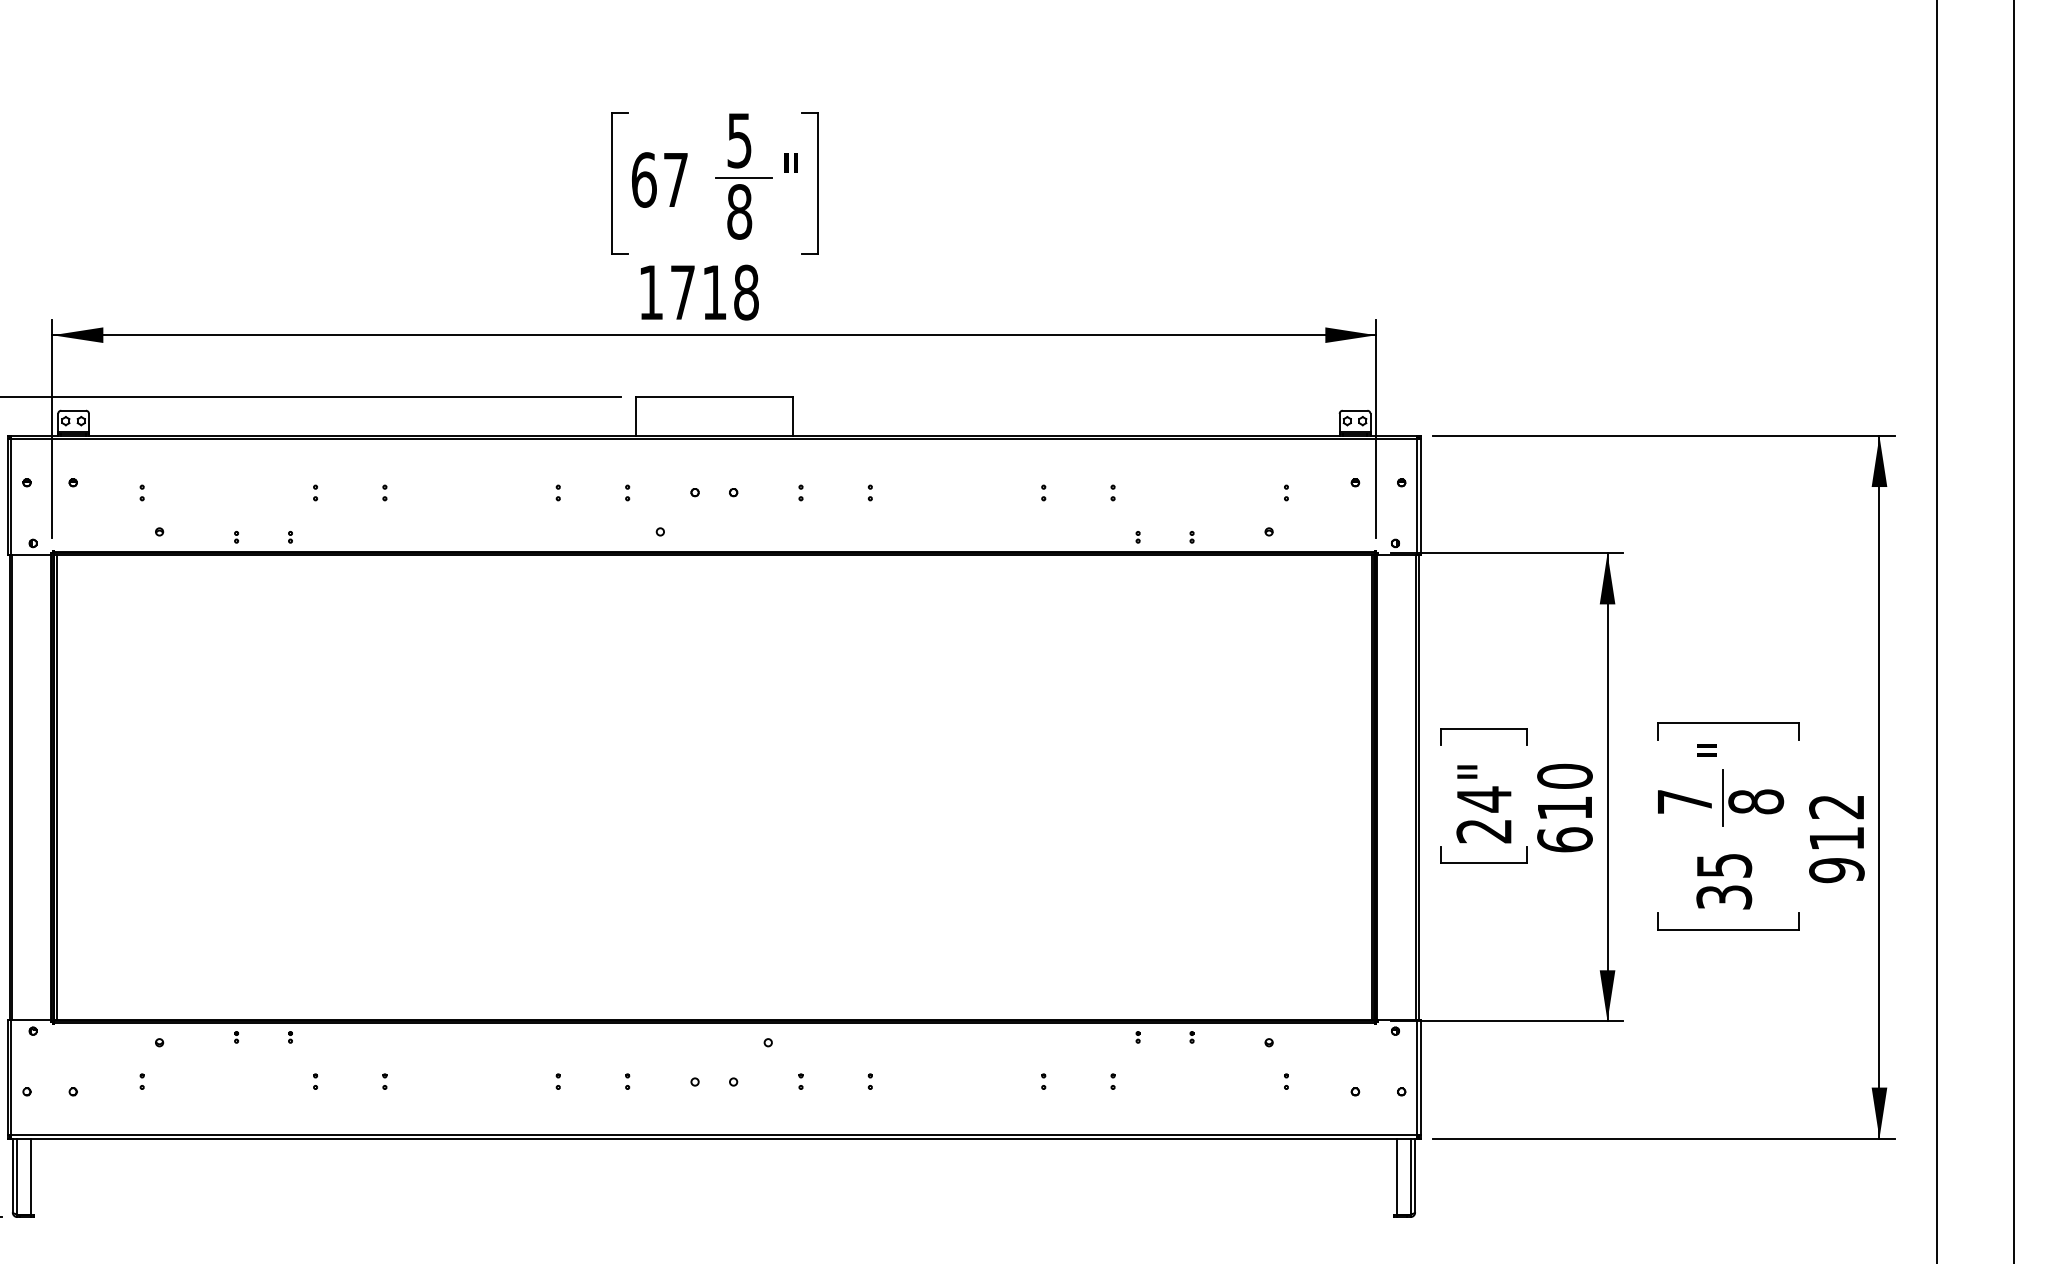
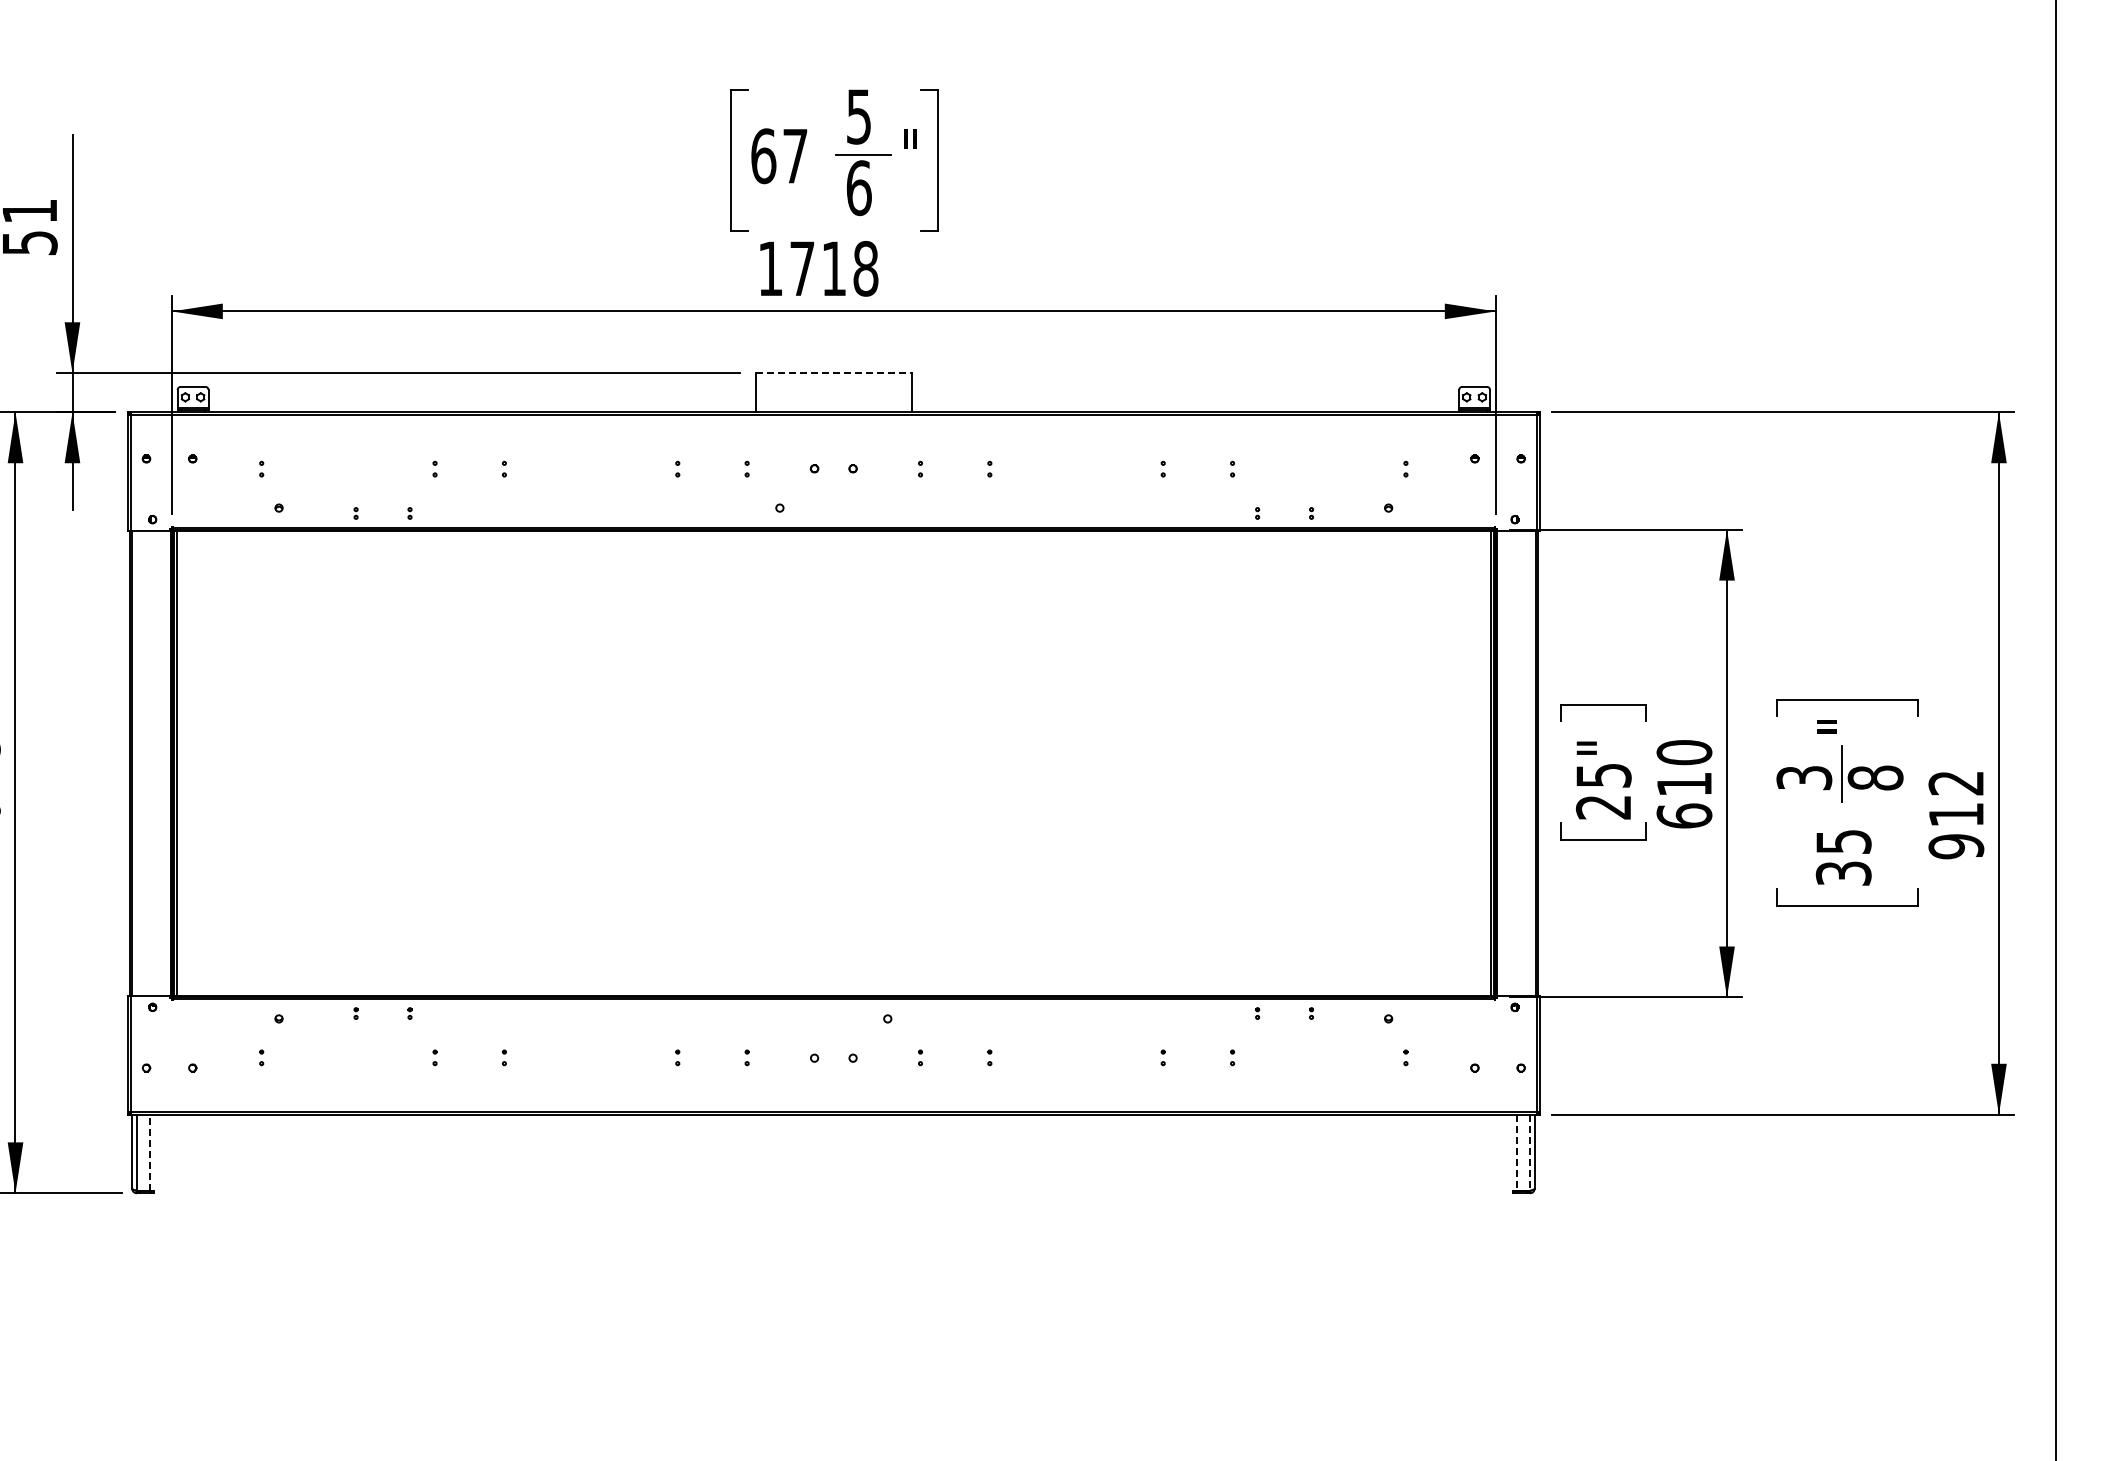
text: (739, 211) -> (858, 187), 8 -> 6
line: (715, 397) -> (834, 373), solid -> dashed
text: (1484, 799) -> (1603, 775), 24" -> 25"
text: (1685, 802) -> (1804, 778), 7 -> 3
line: (31, 1176) -> (150, 1152), solid -> dashed
line: (1397, 1177) -> (1516, 1153), solid -> dashed
line: (1411, 1177) -> (1530, 1153), solid -> dashed

